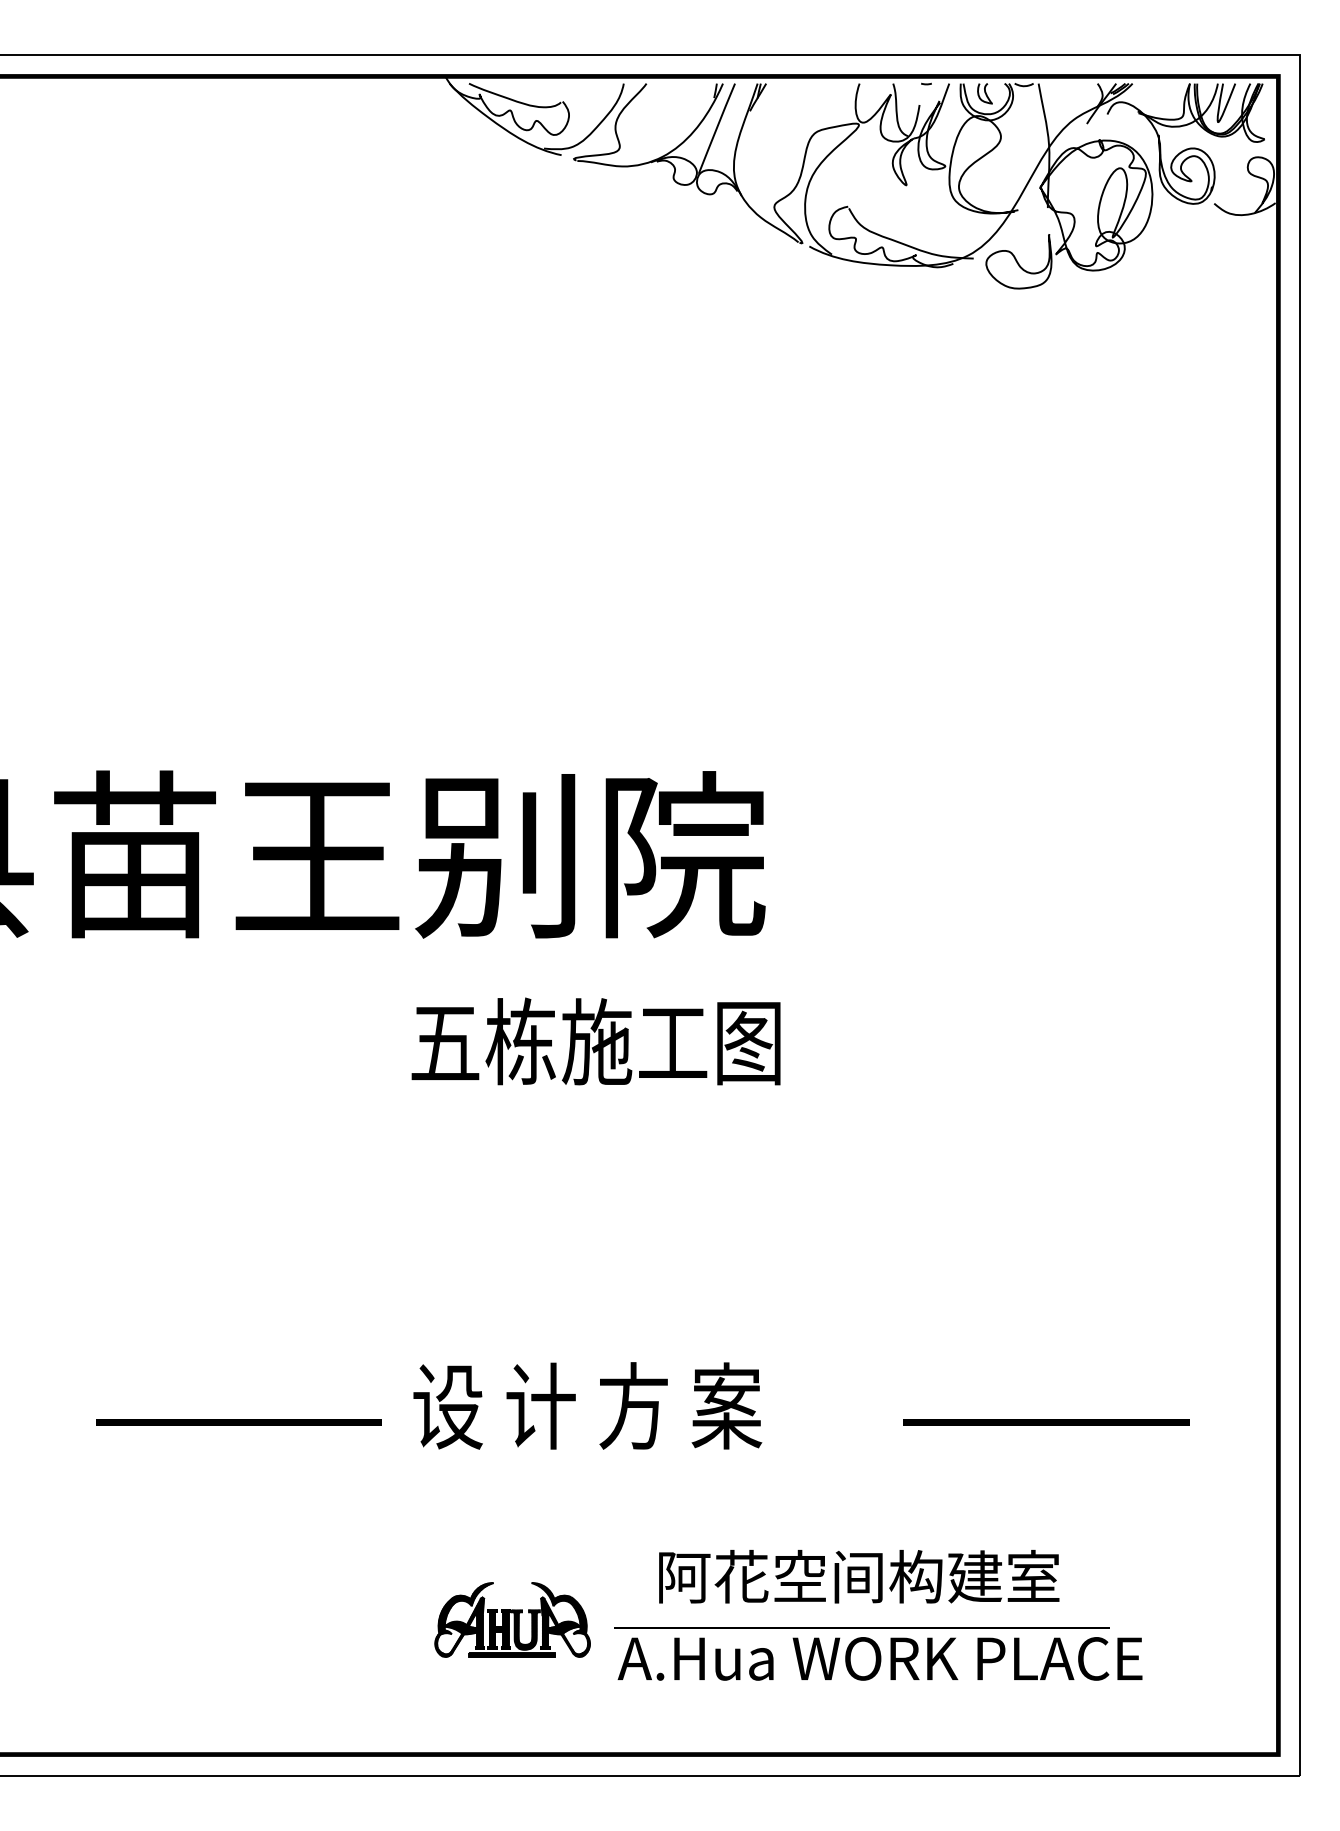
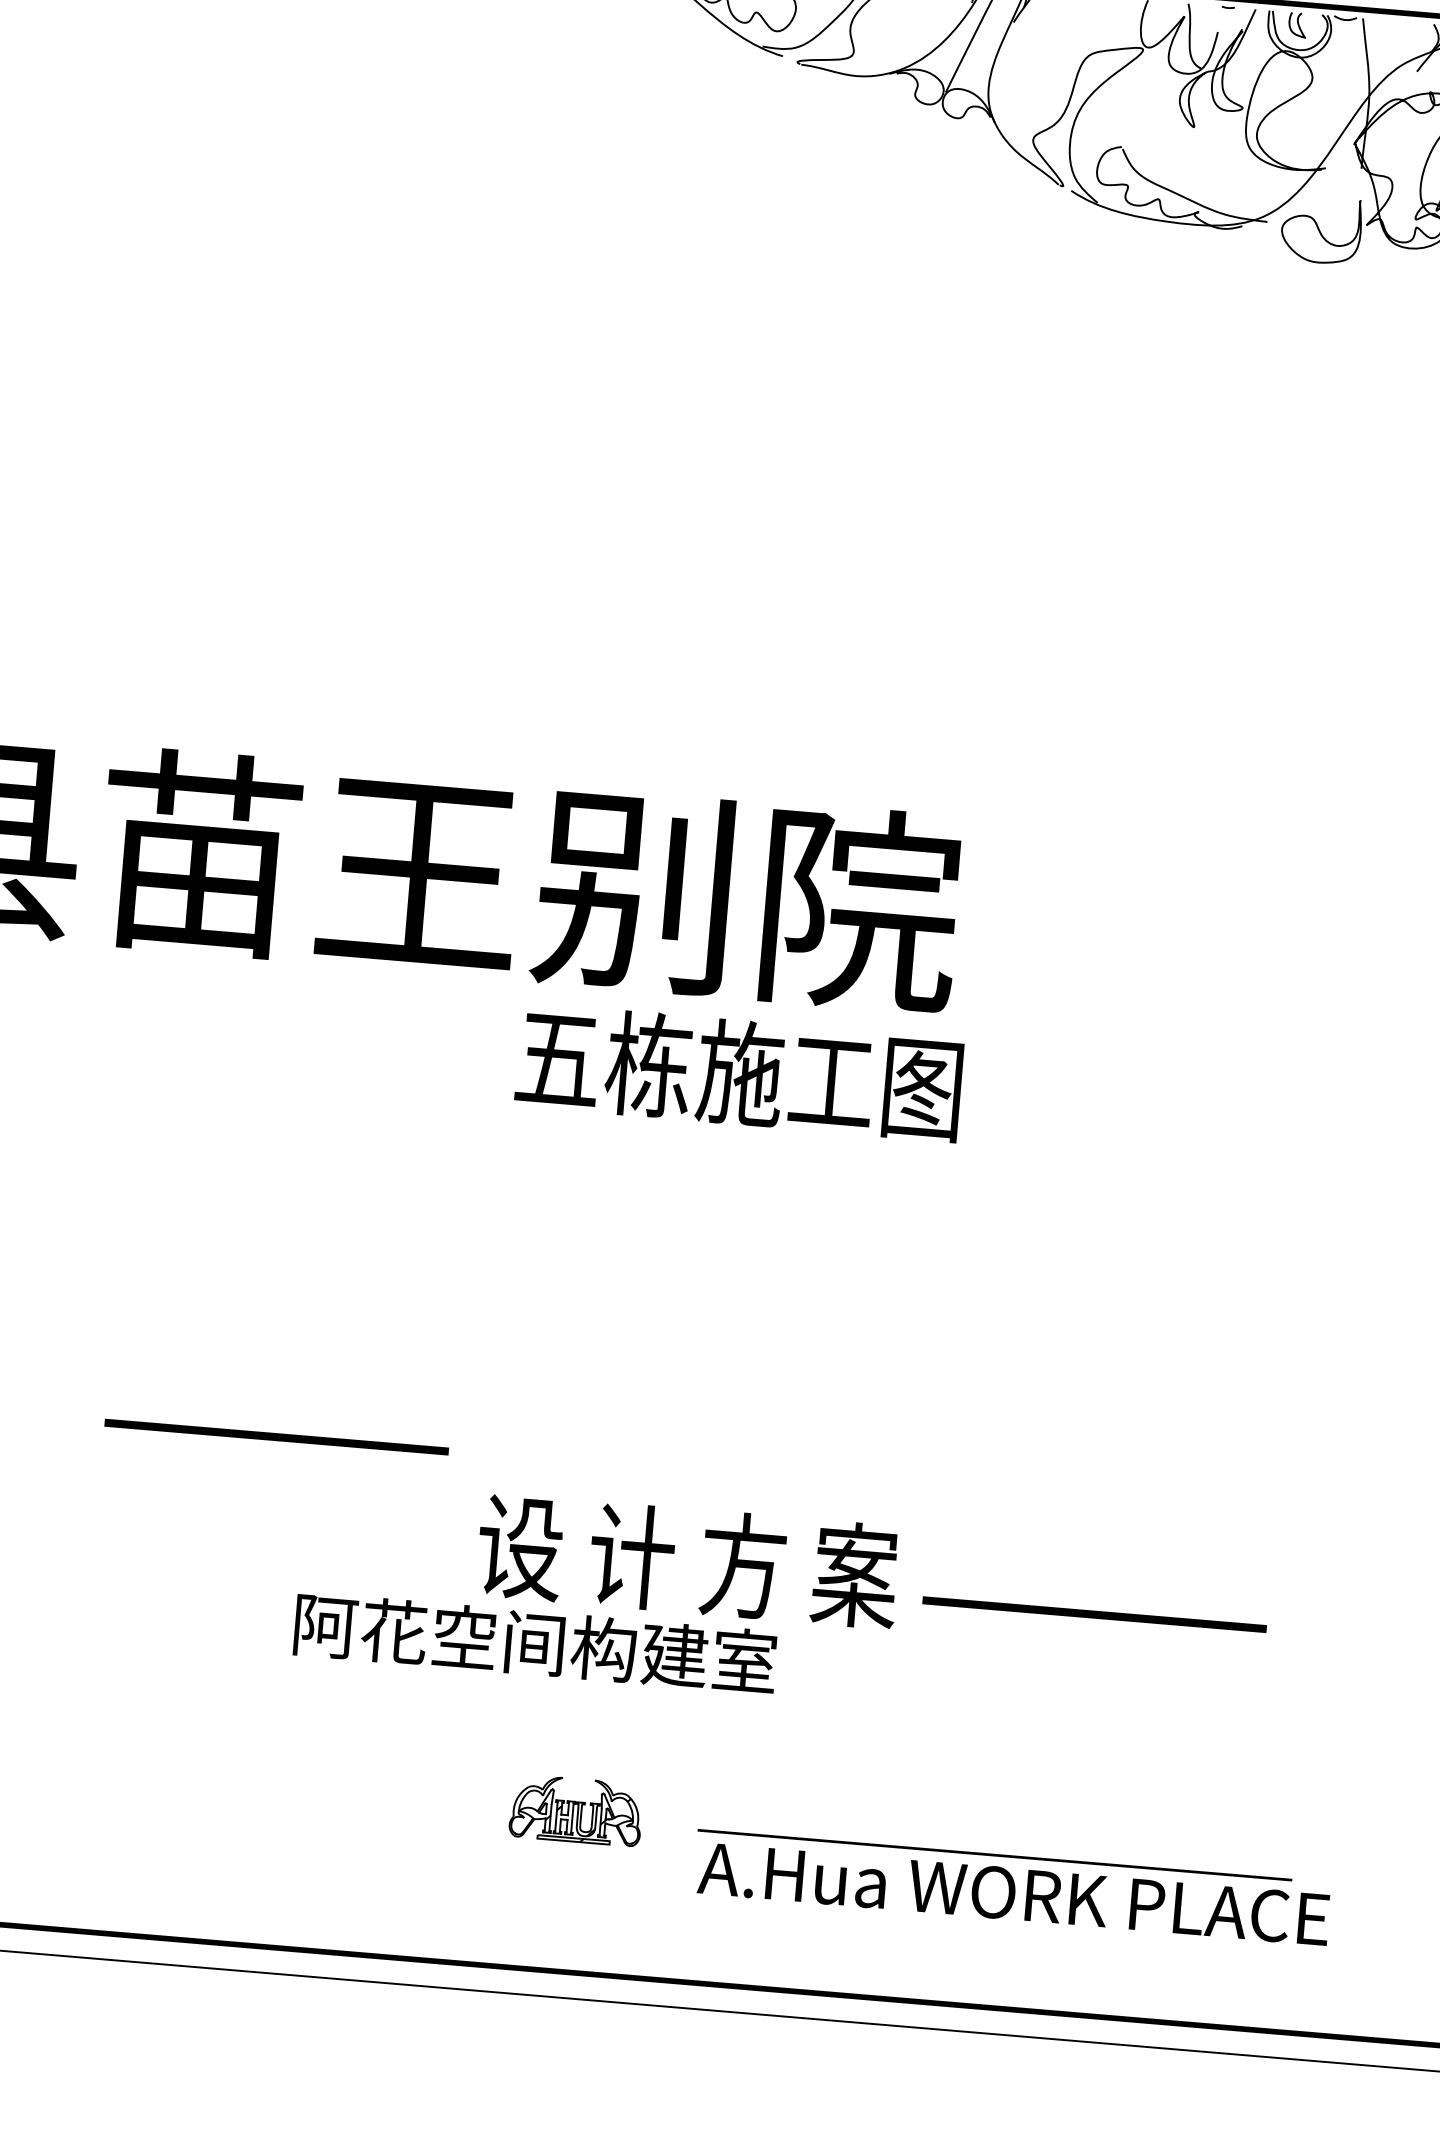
text: (595, 1041) -> (738, 1072), moved
line: (238, 1422) -> (276, 1437), moved
line: (1046, 1422) -> (1094, 1615), moved
text: (859, 1576) -> (535, 1643), moved
part: (512, 1619) -> (576, 1809), size x0.7

